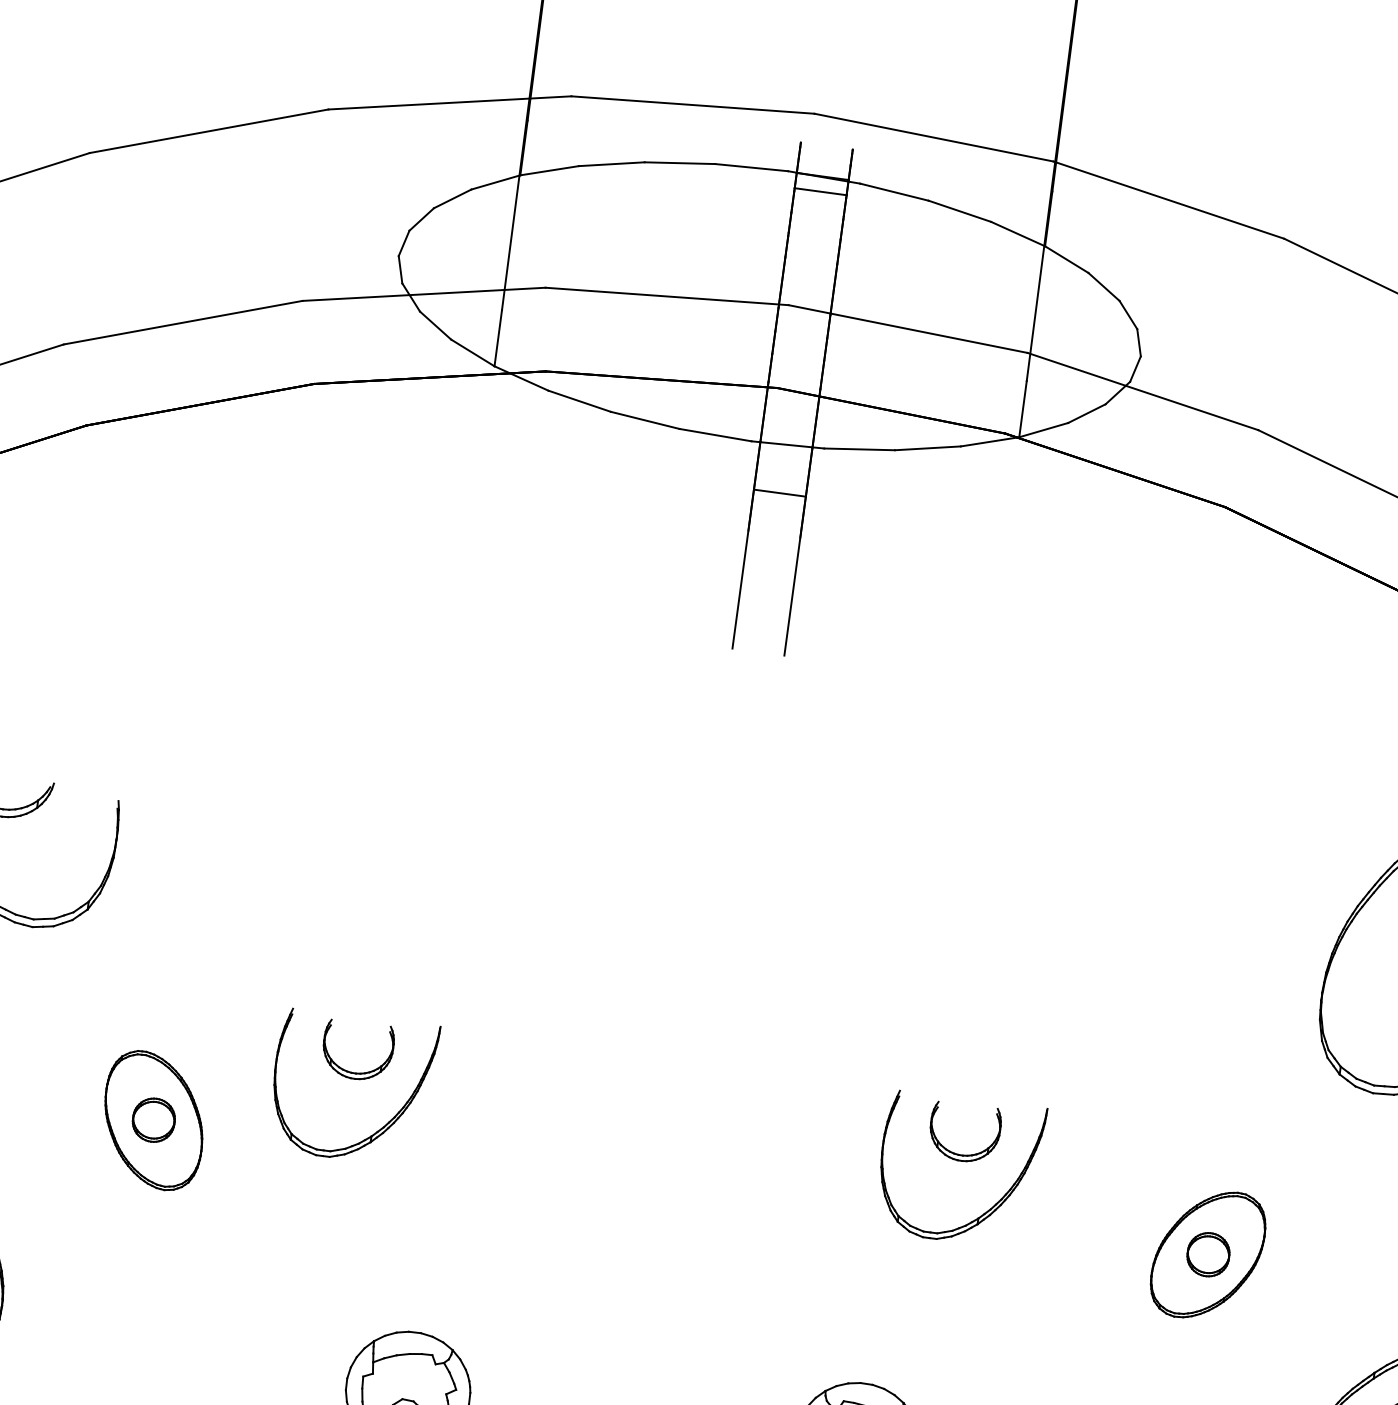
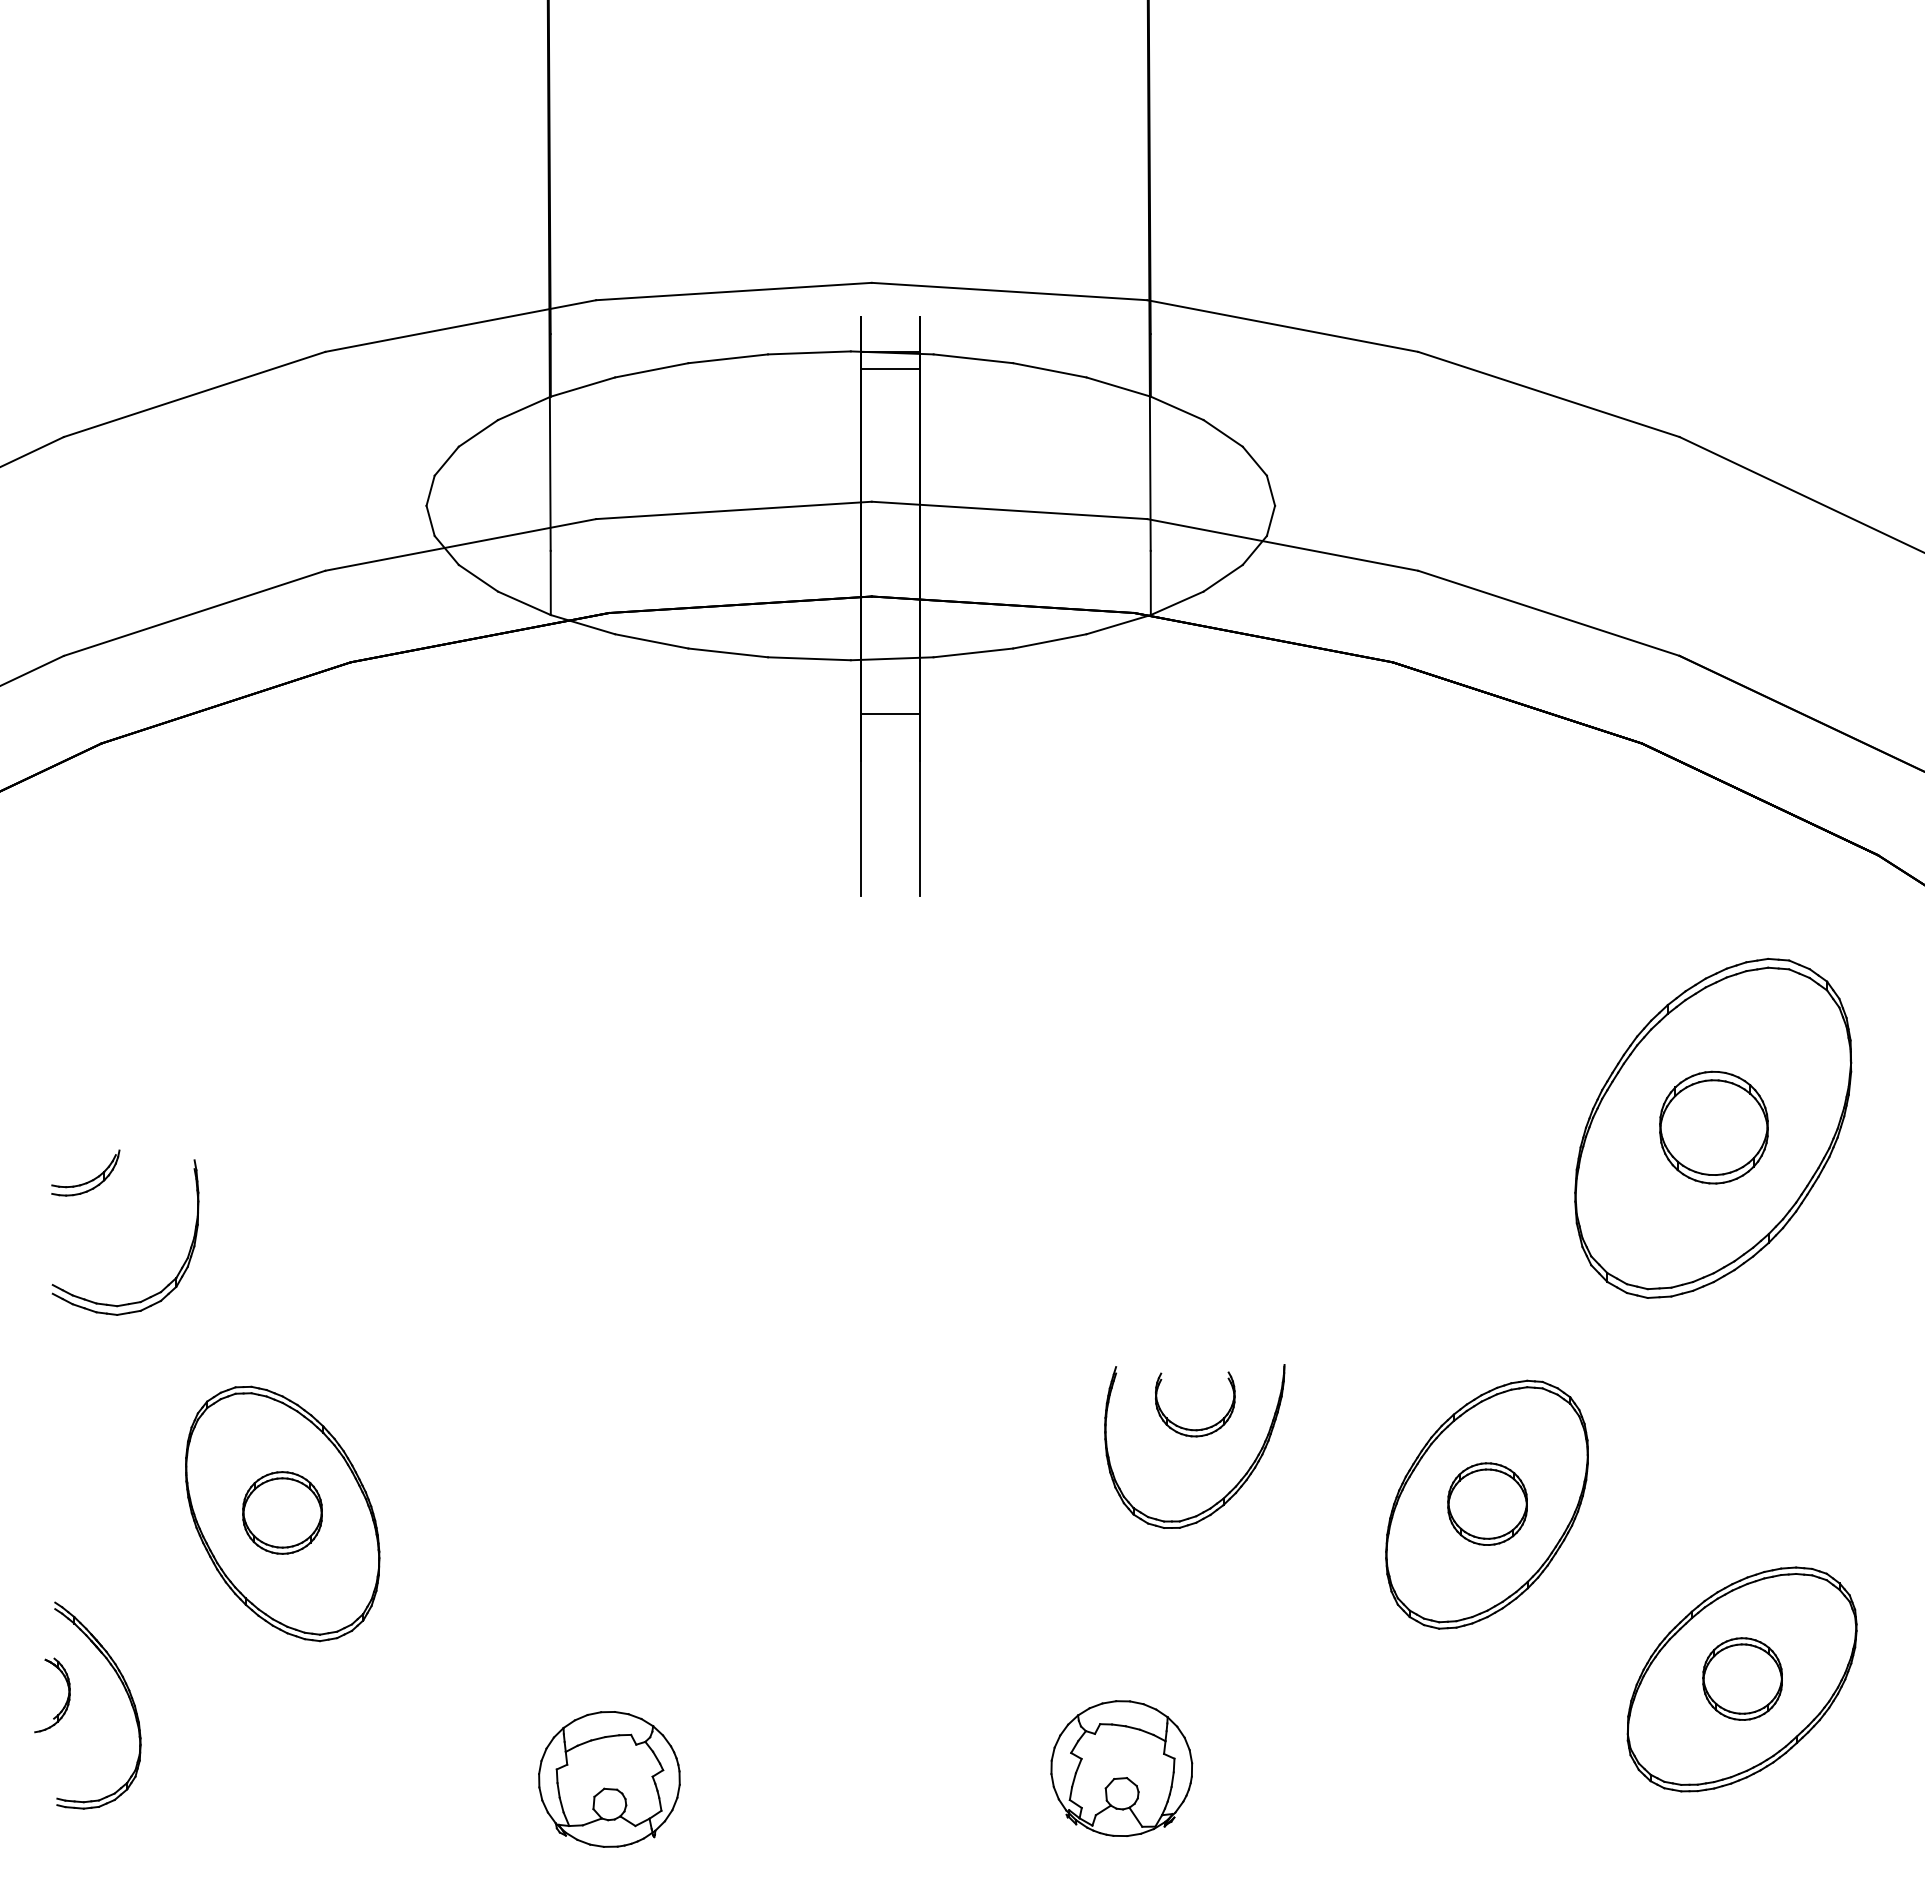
part: (353, 1079) -> (500, 1437), removed
part: (153, 1120) -> (282, 1513), size x1.67
part: (1207, 1254) -> (1486, 1504), size x1.67

